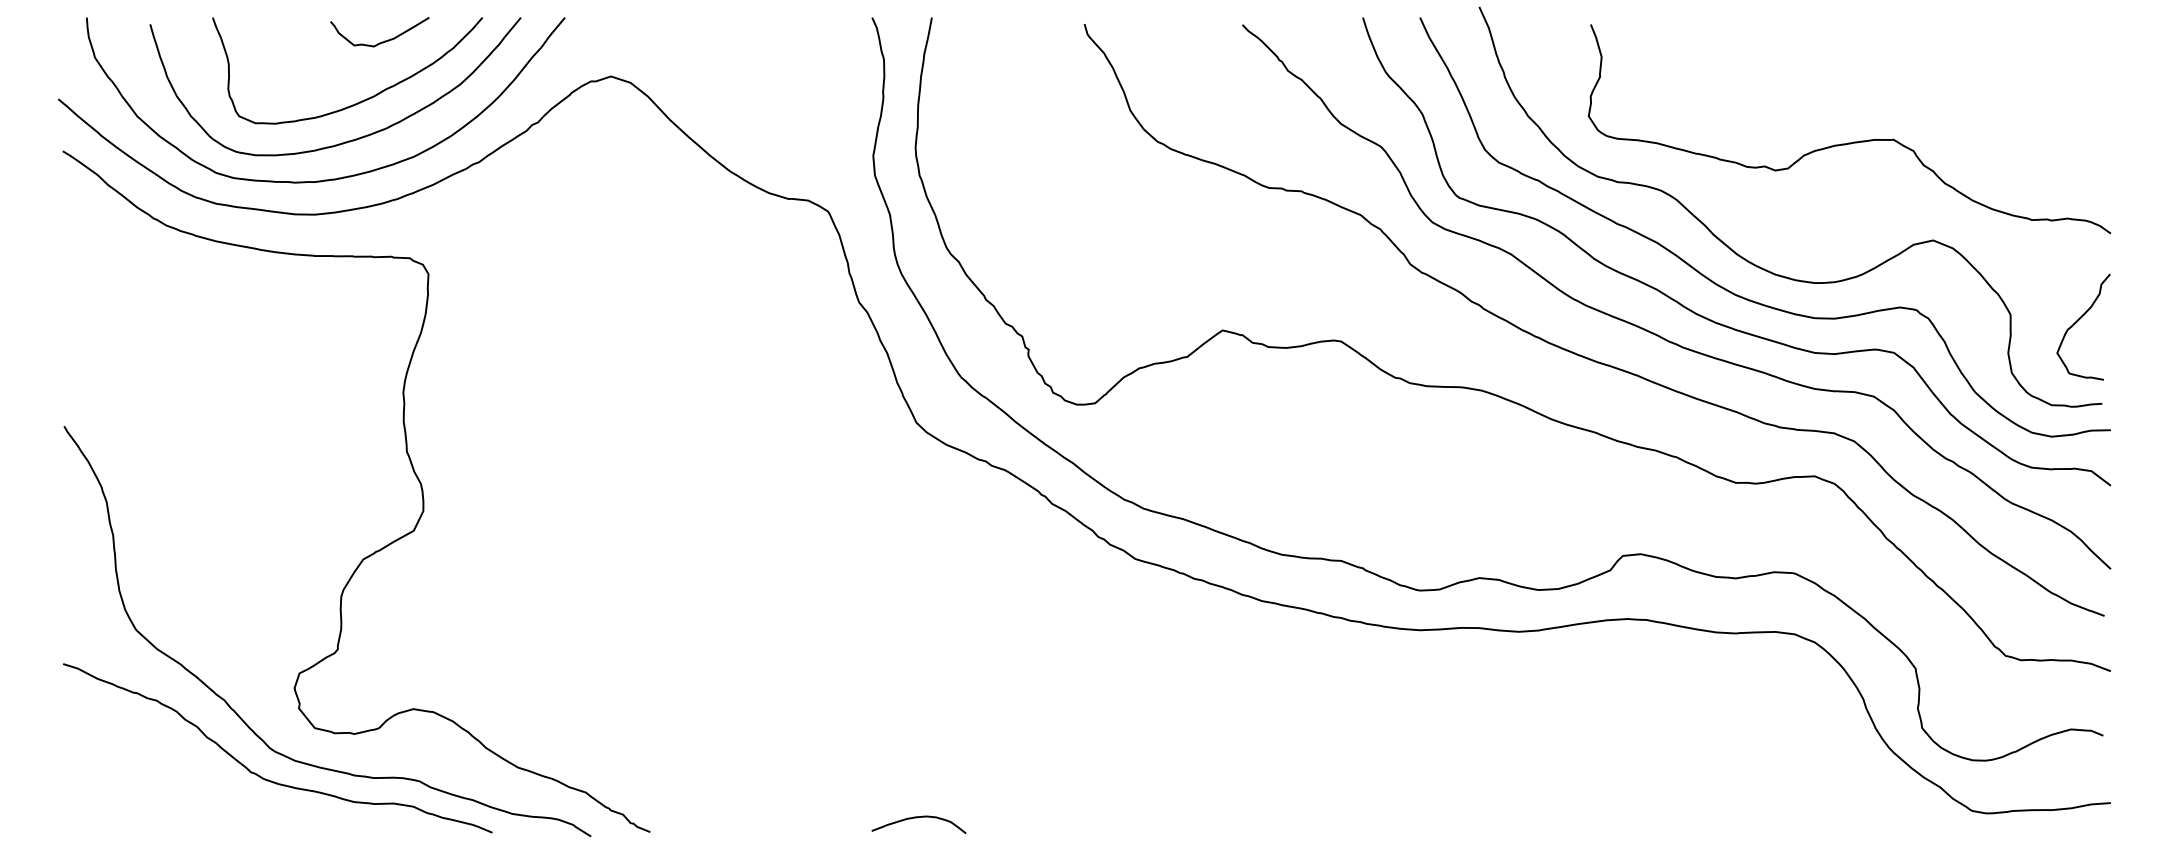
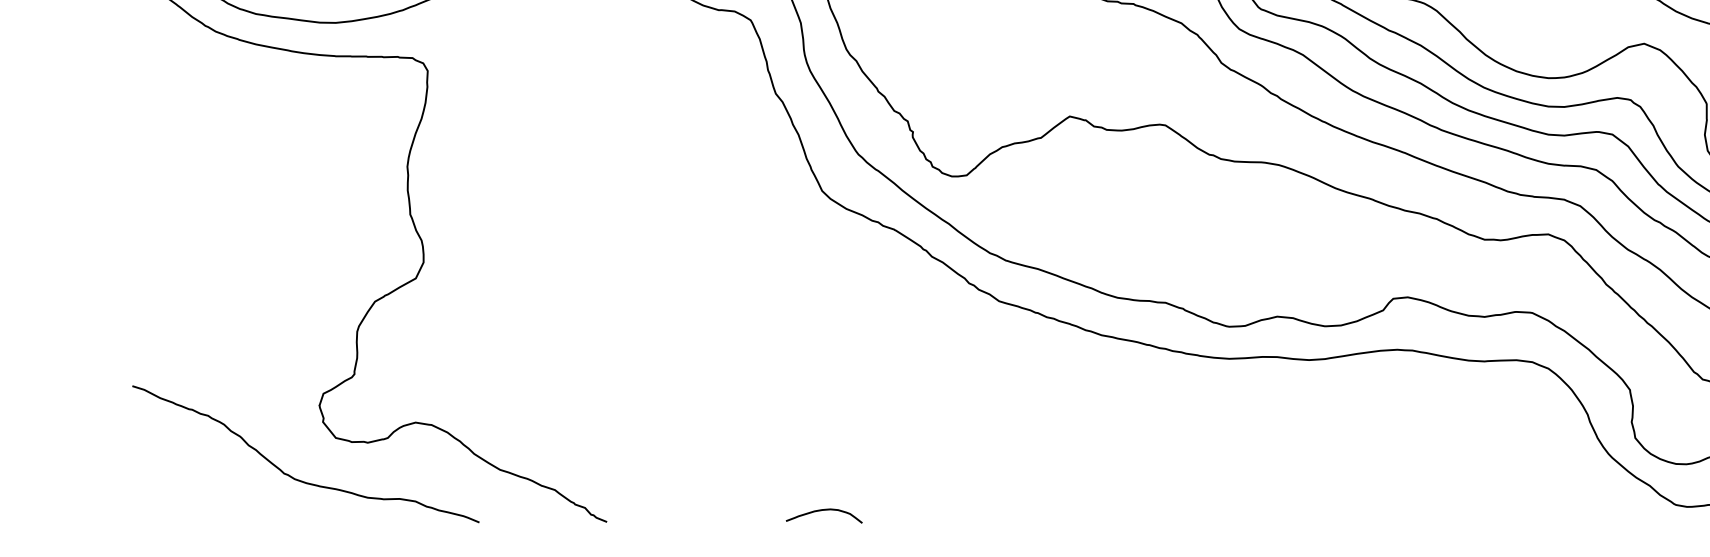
curve: (241, 717) -> (276, 429), removed

